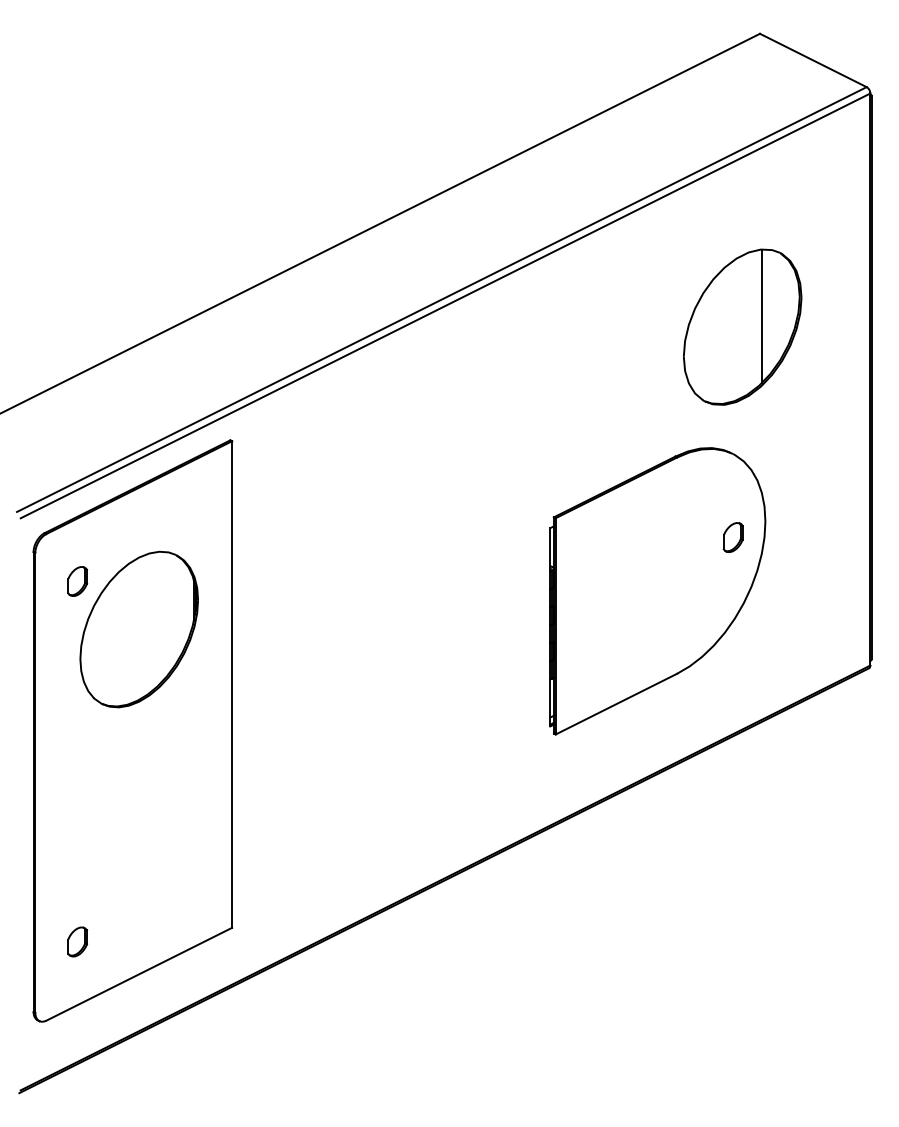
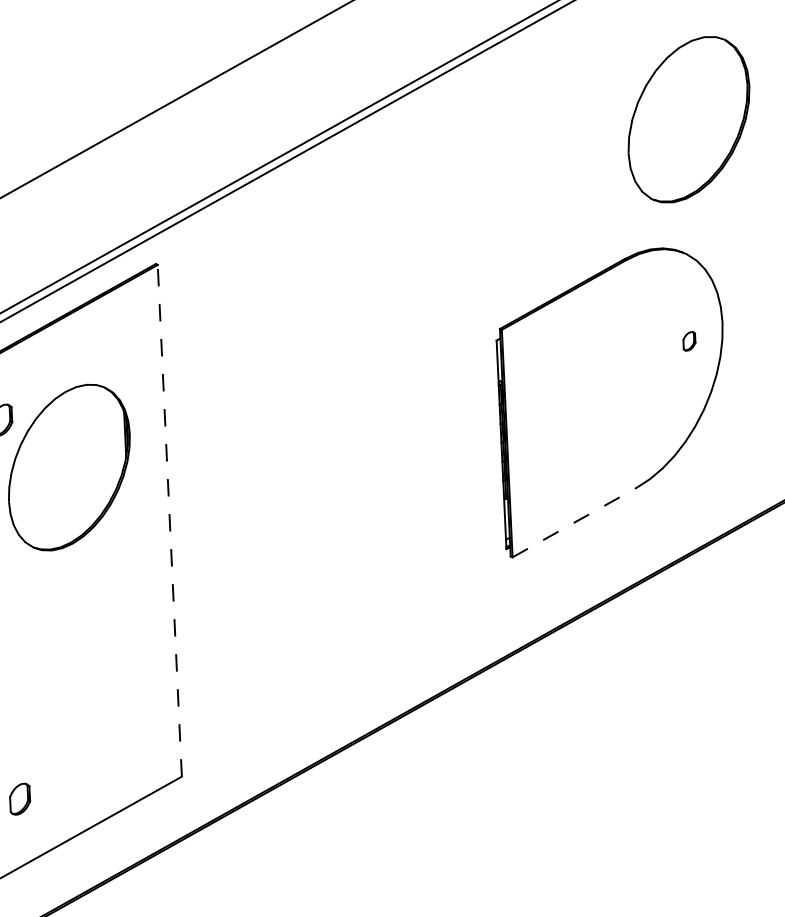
line: (761, 315) -> (708, 106), removed
part: (732, 537) -> (688, 341), size x0.6
line: (232, 684) -> (170, 520), solid -> dashed
line: (616, 704) -> (575, 522), solid -> dashed

